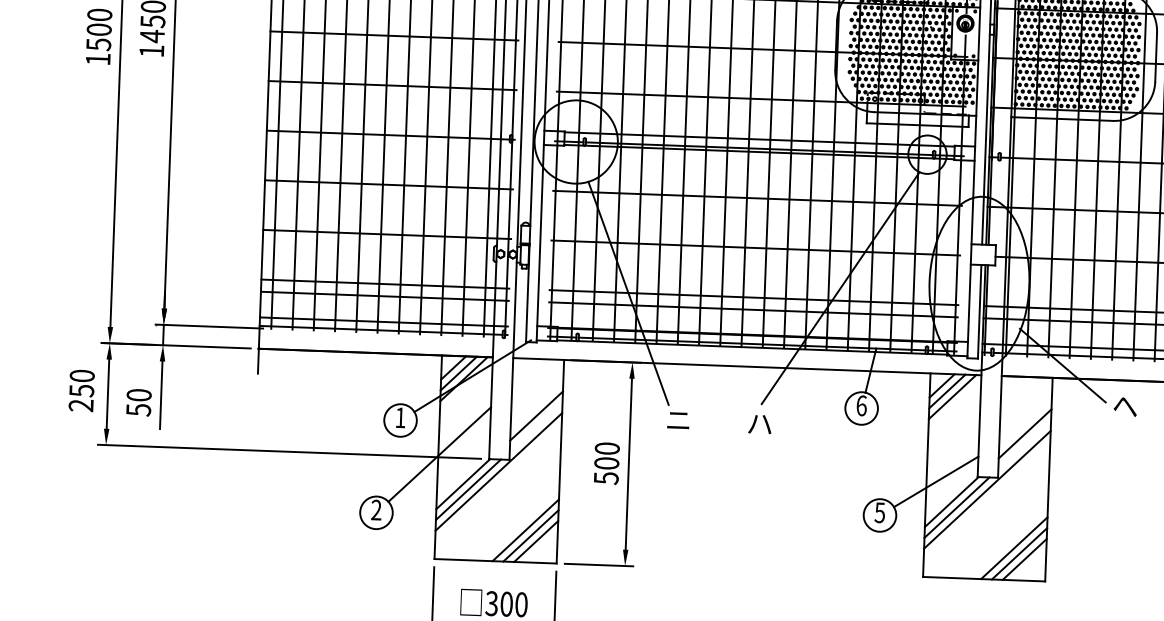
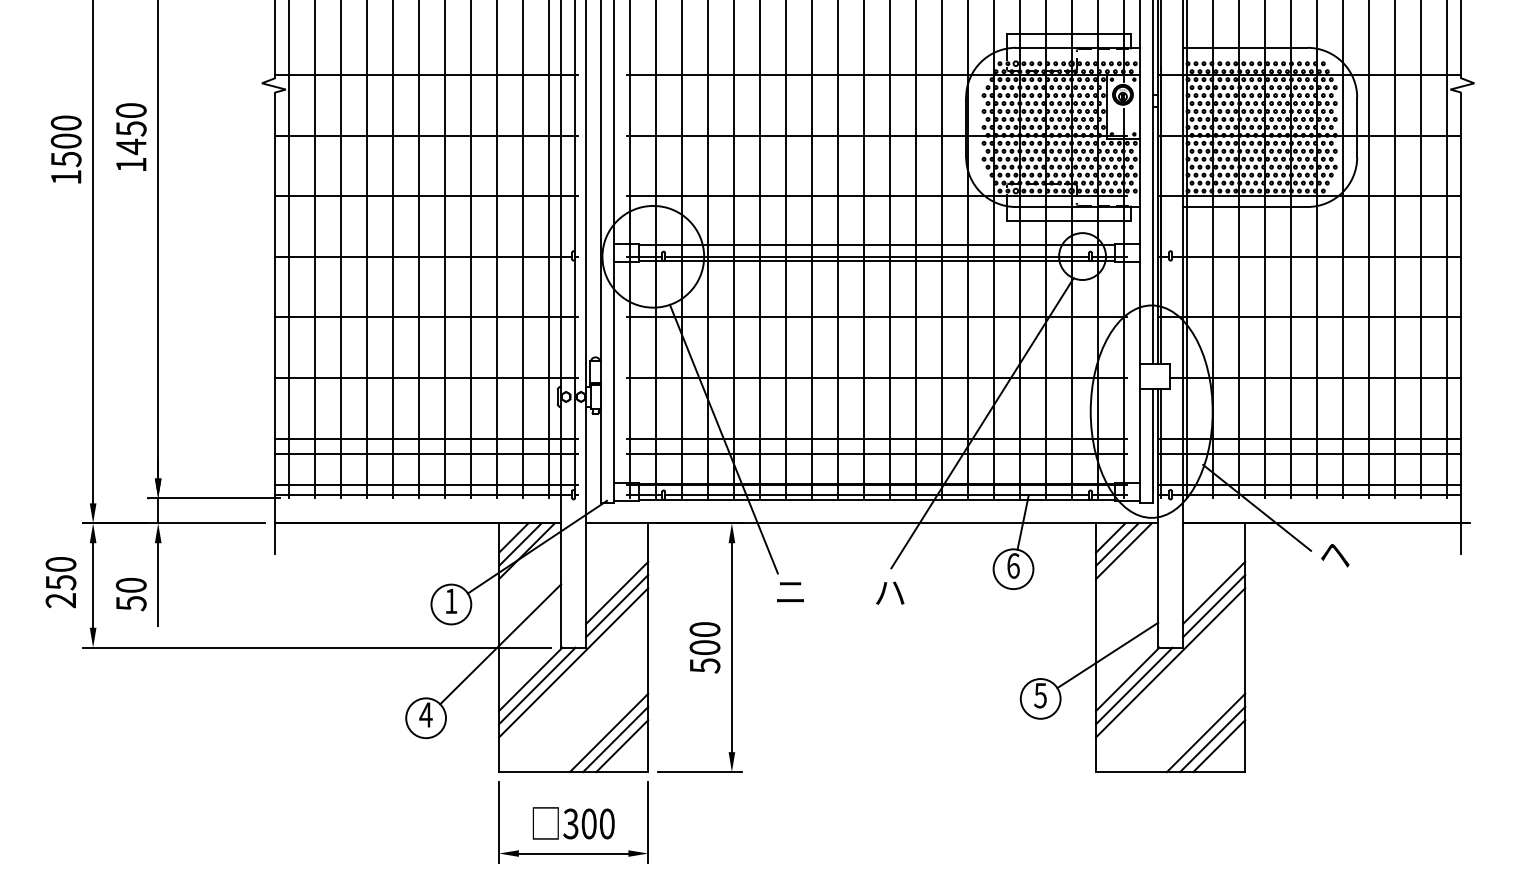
line: (536, 427) -> (617, 606), added
line: (1025, 445) -> (1214, 606), added
text: (376, 509) -> (425, 714), 2 -> 4

